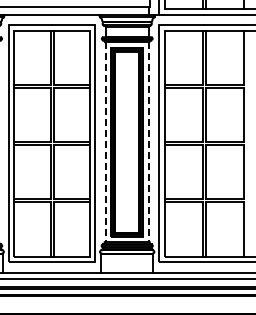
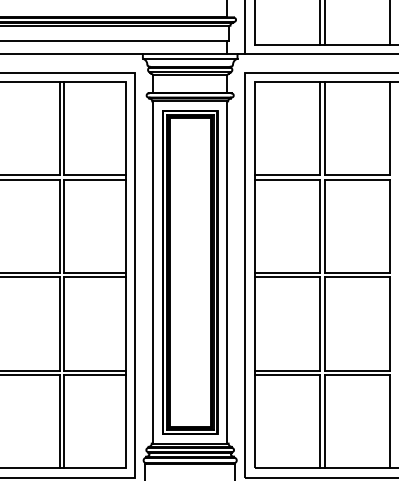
line: (105, 142) -> (153, 273), dashed -> solid
line: (148, 142) -> (226, 273), dashed -> solid

